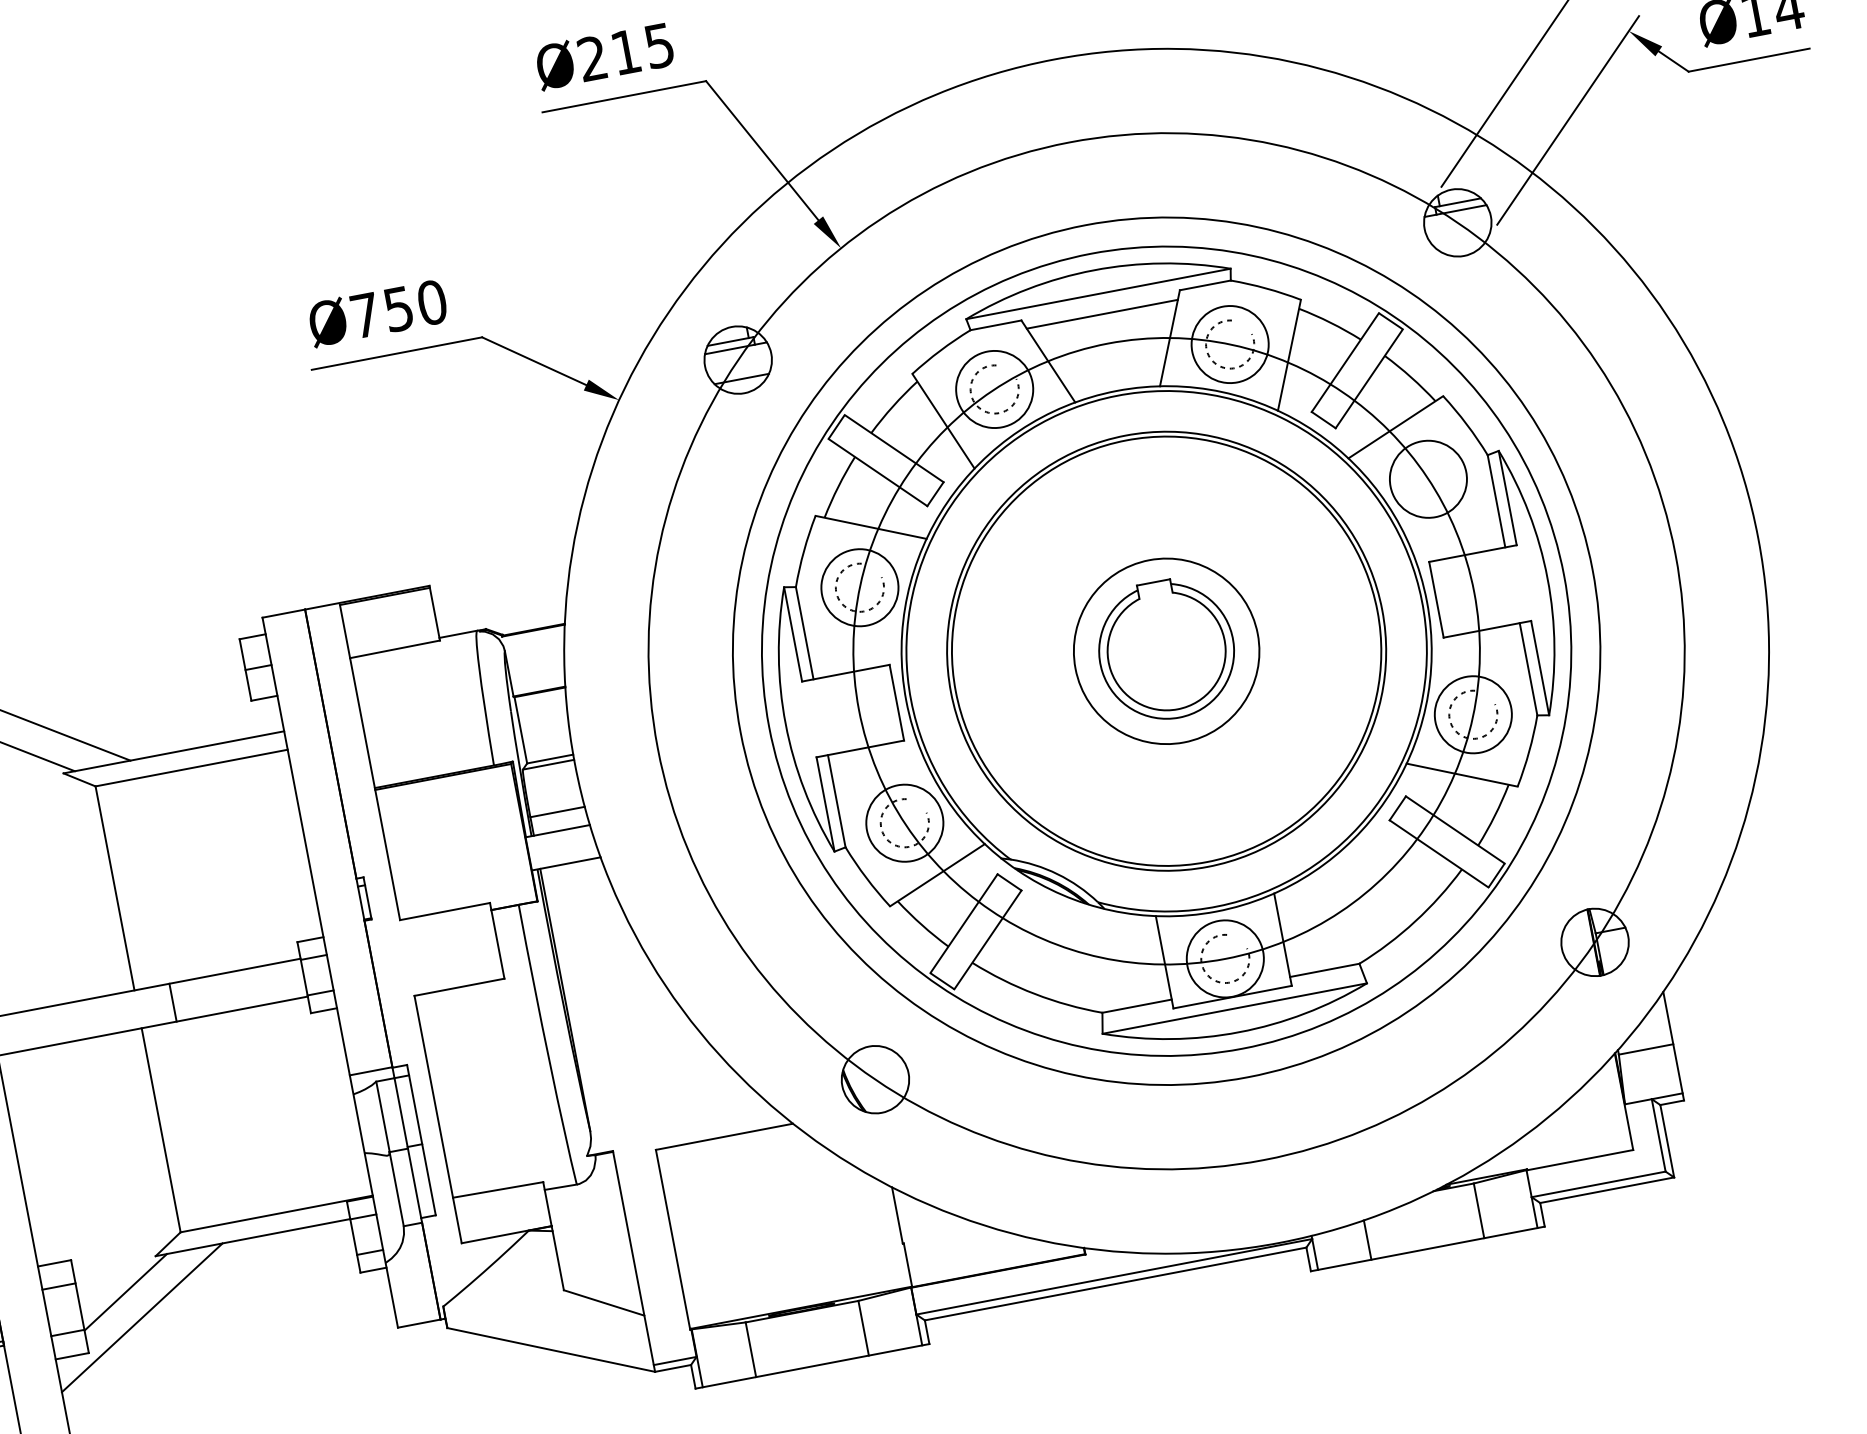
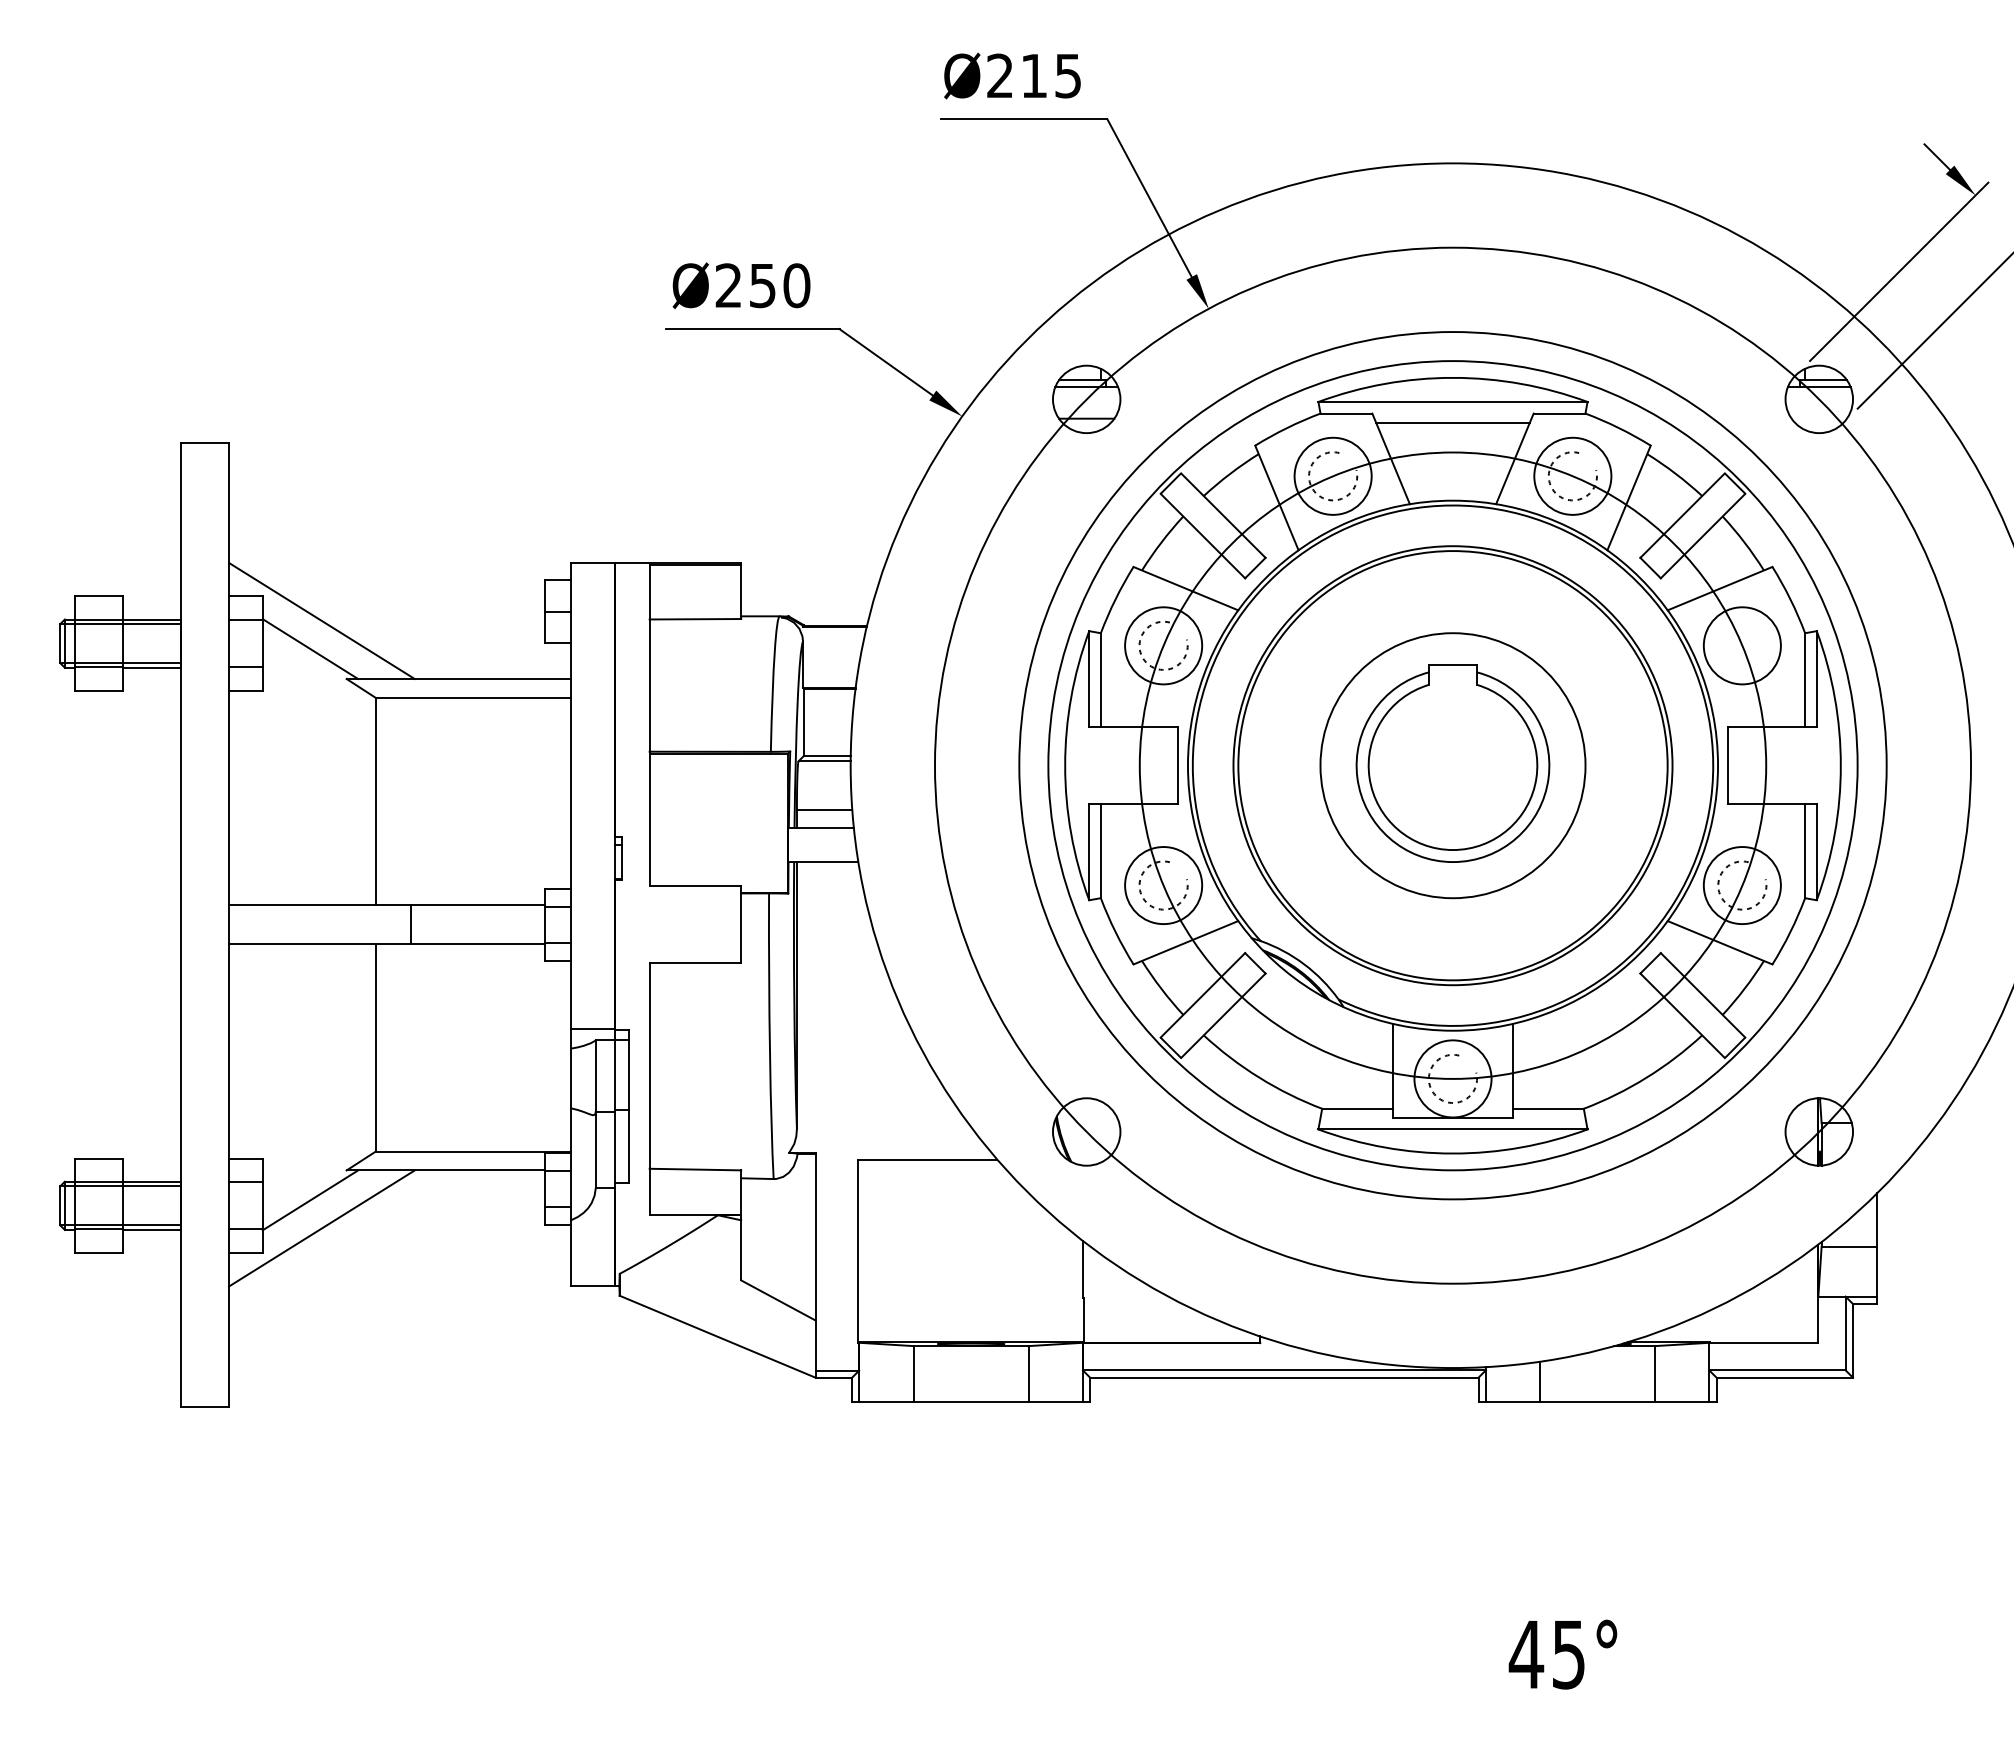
text: (364, 315) -> (728, 285), Ø750 -> Ø250
part: (1166, 651) -> (1452, 765), size x1.43

